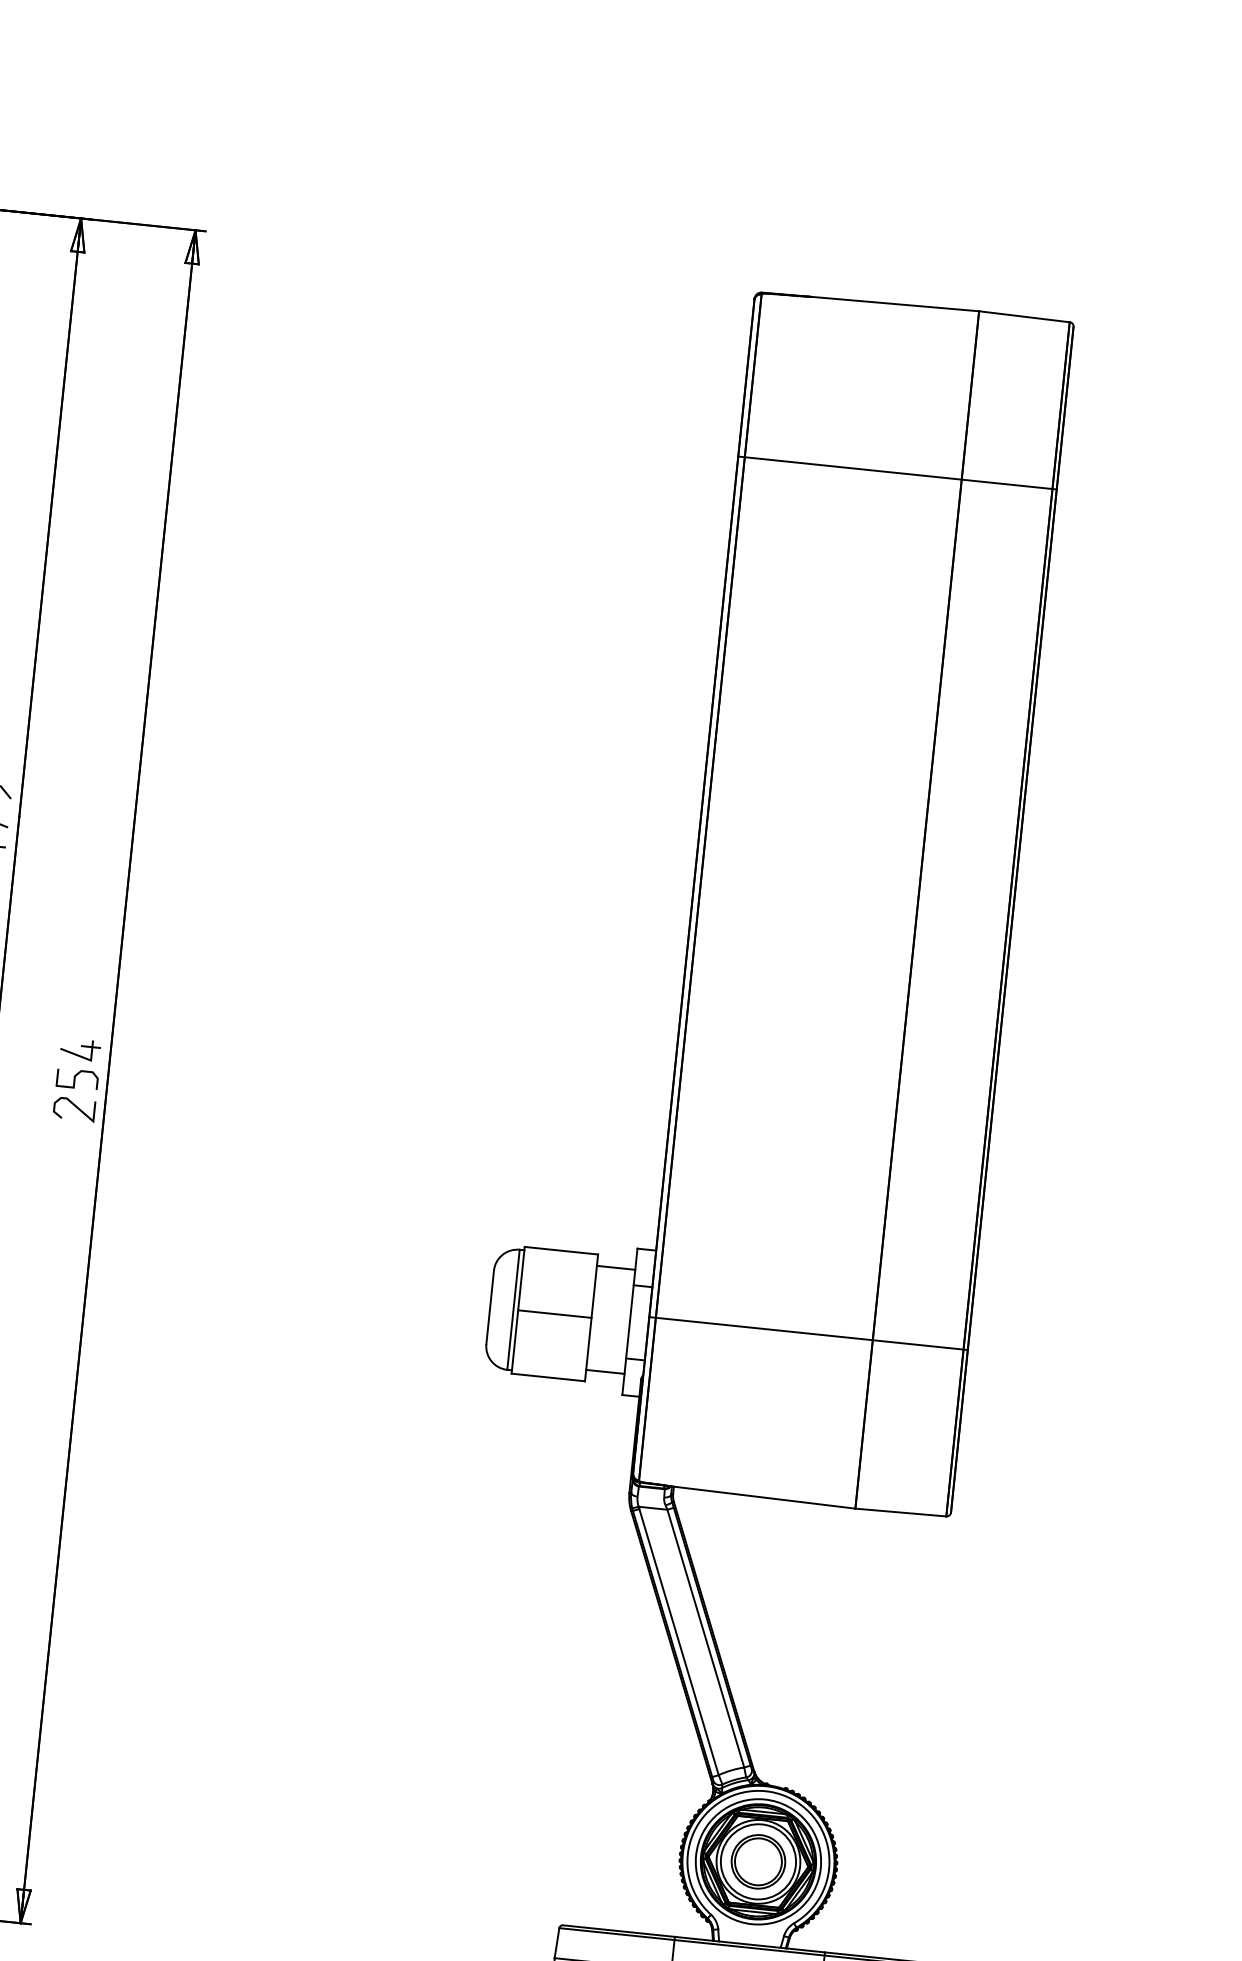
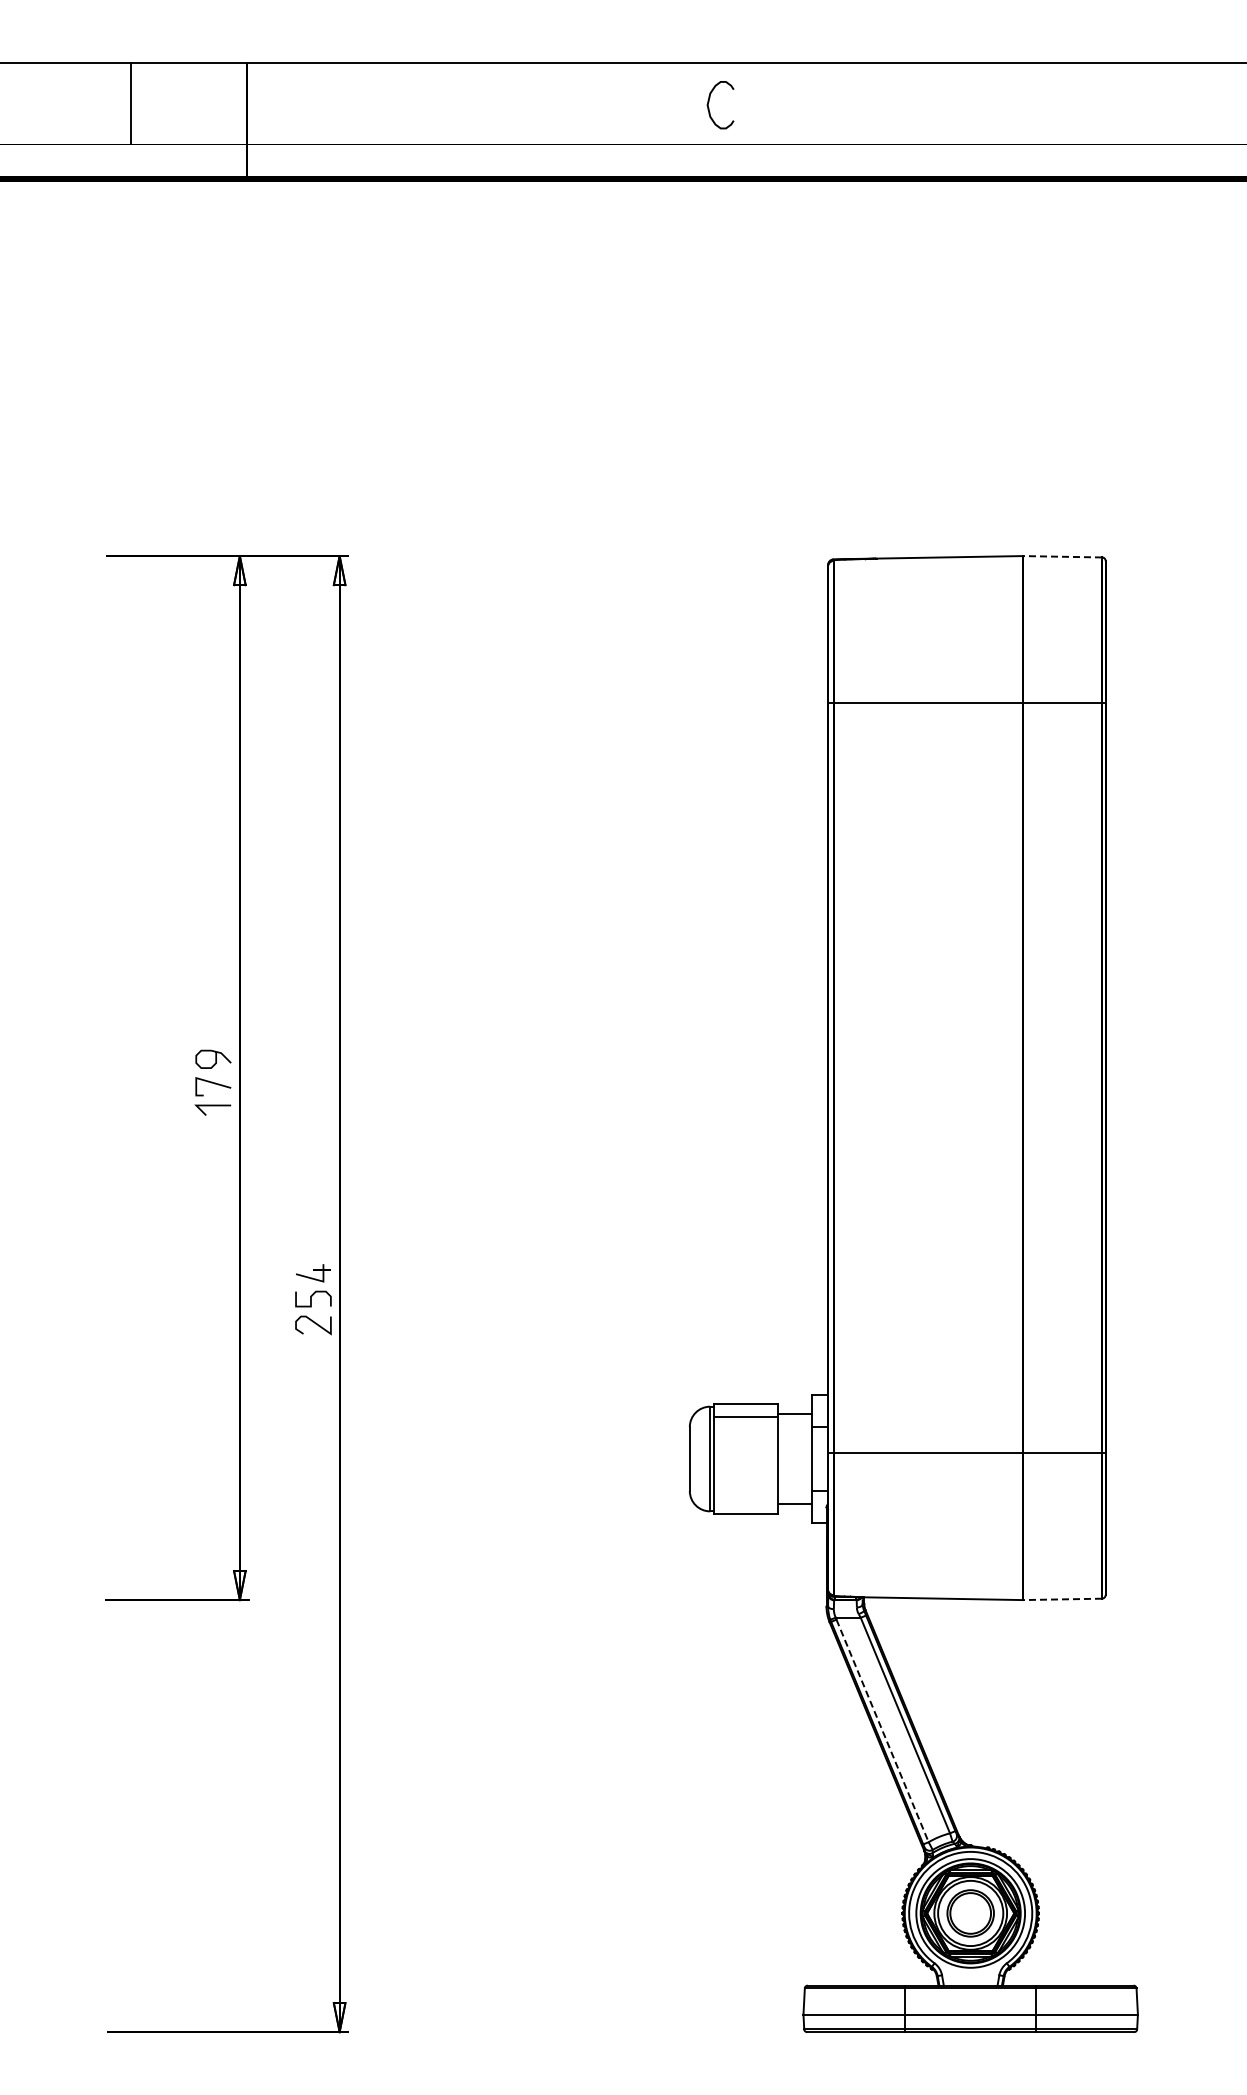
line: (1024, 316) -> (1062, 556), solid -> dashed
line: (555, 1314) -> (746, 1417), moved
line: (900, 1512) -> (1062, 1599), solid -> dashed
line: (678, 1642) -> (882, 1731), solid -> dashed

